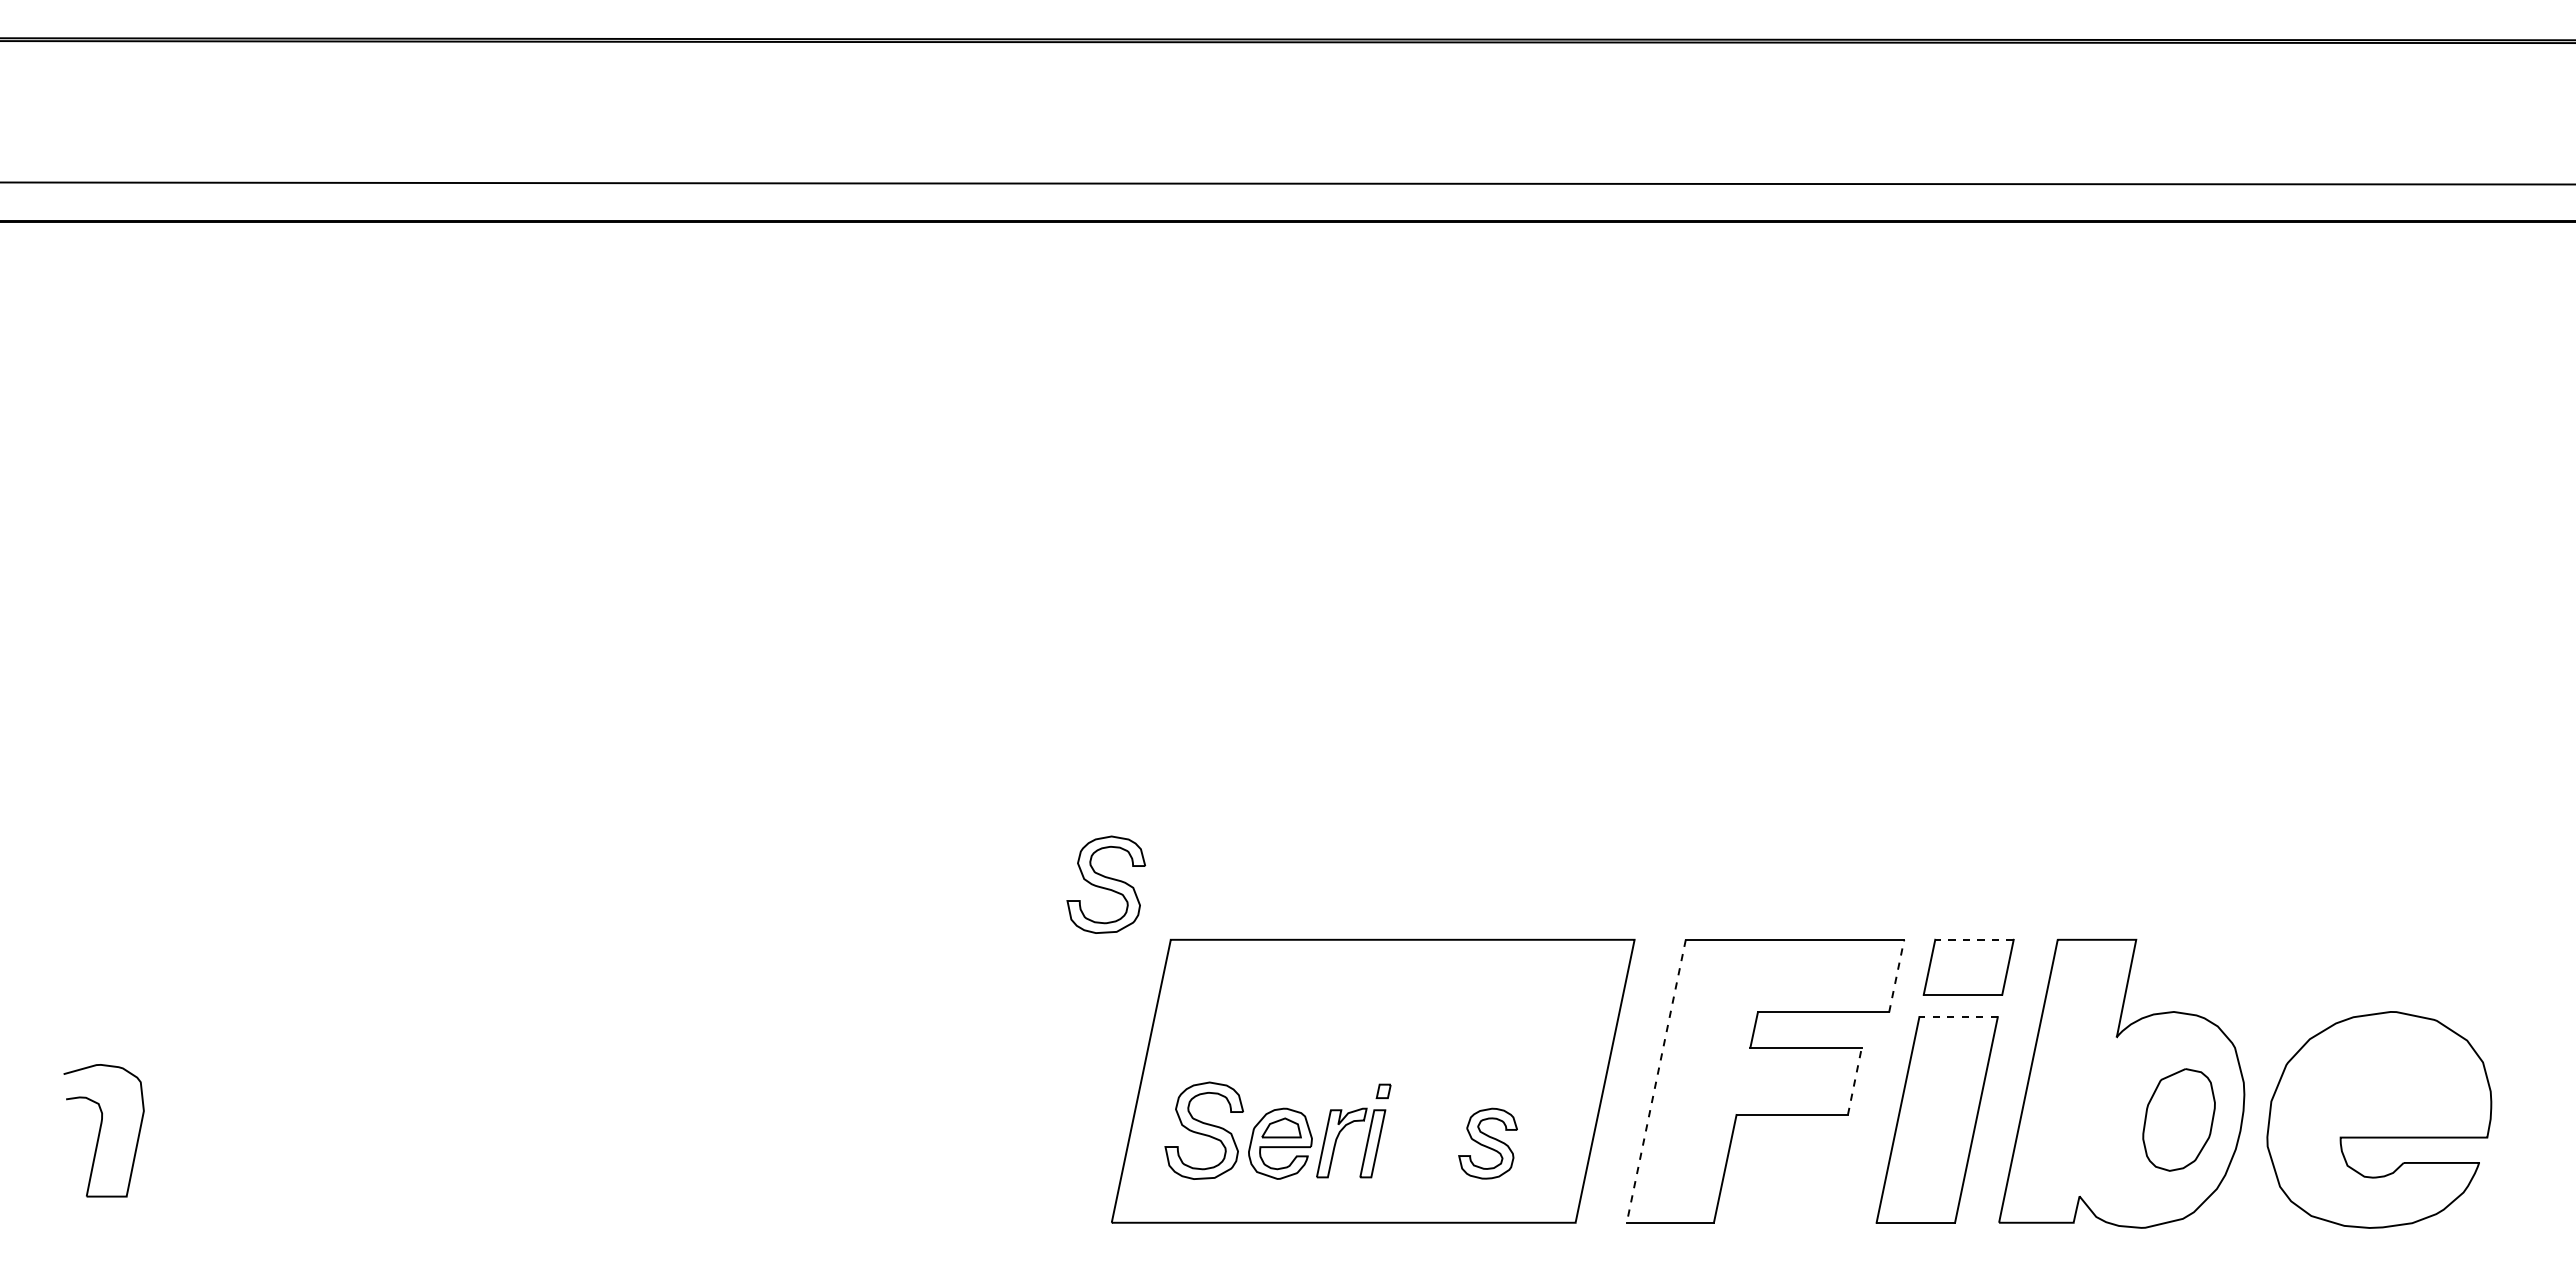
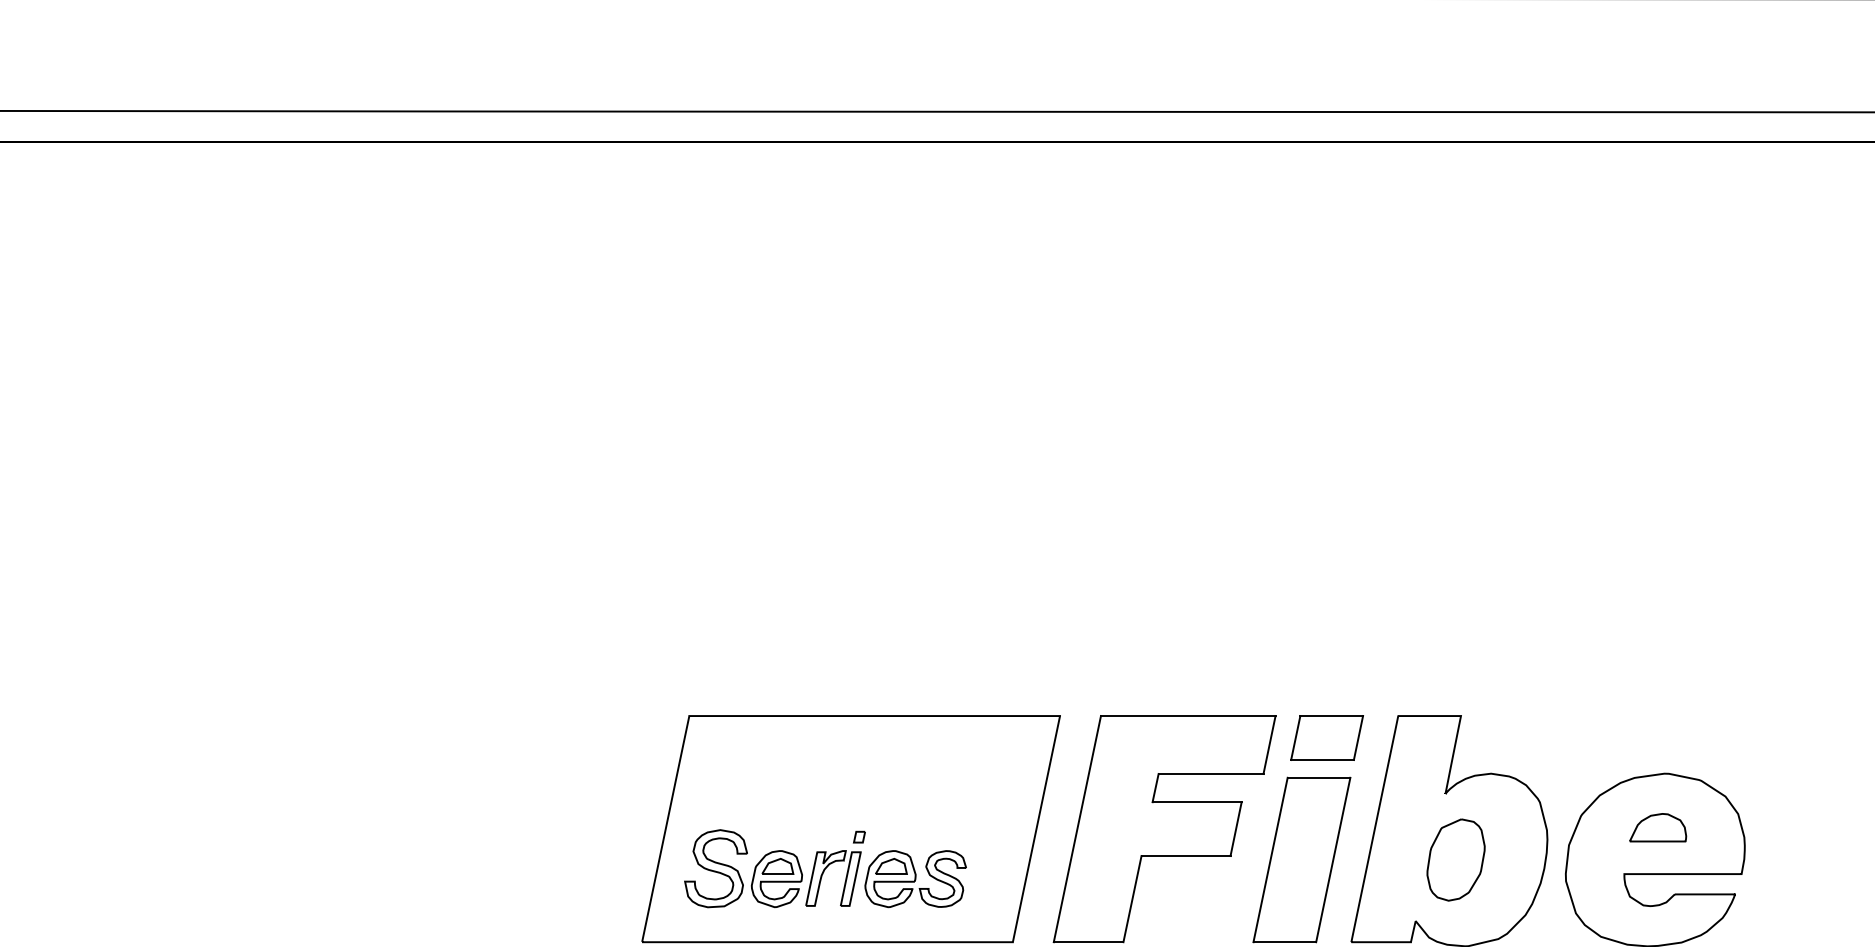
part: (1105, 884) -> (637, 671), removed
line: (1974, 939) -> (1331, 715), dashed -> solid
line: (1896, 975) -> (1269, 744), dashed -> solid
line: (1958, 1017) -> (1318, 778), dashed -> solid
part: (2382, 1079) -> (1657, 827), added
line: (1854, 1080) -> (1235, 828), dashed -> solid
line: (1656, 1081) -> (1077, 829), dashed -> solid
part: (2178, 1119) -> (1455, 859), moved
part: (1422, 1143) -> (890, 878), added

